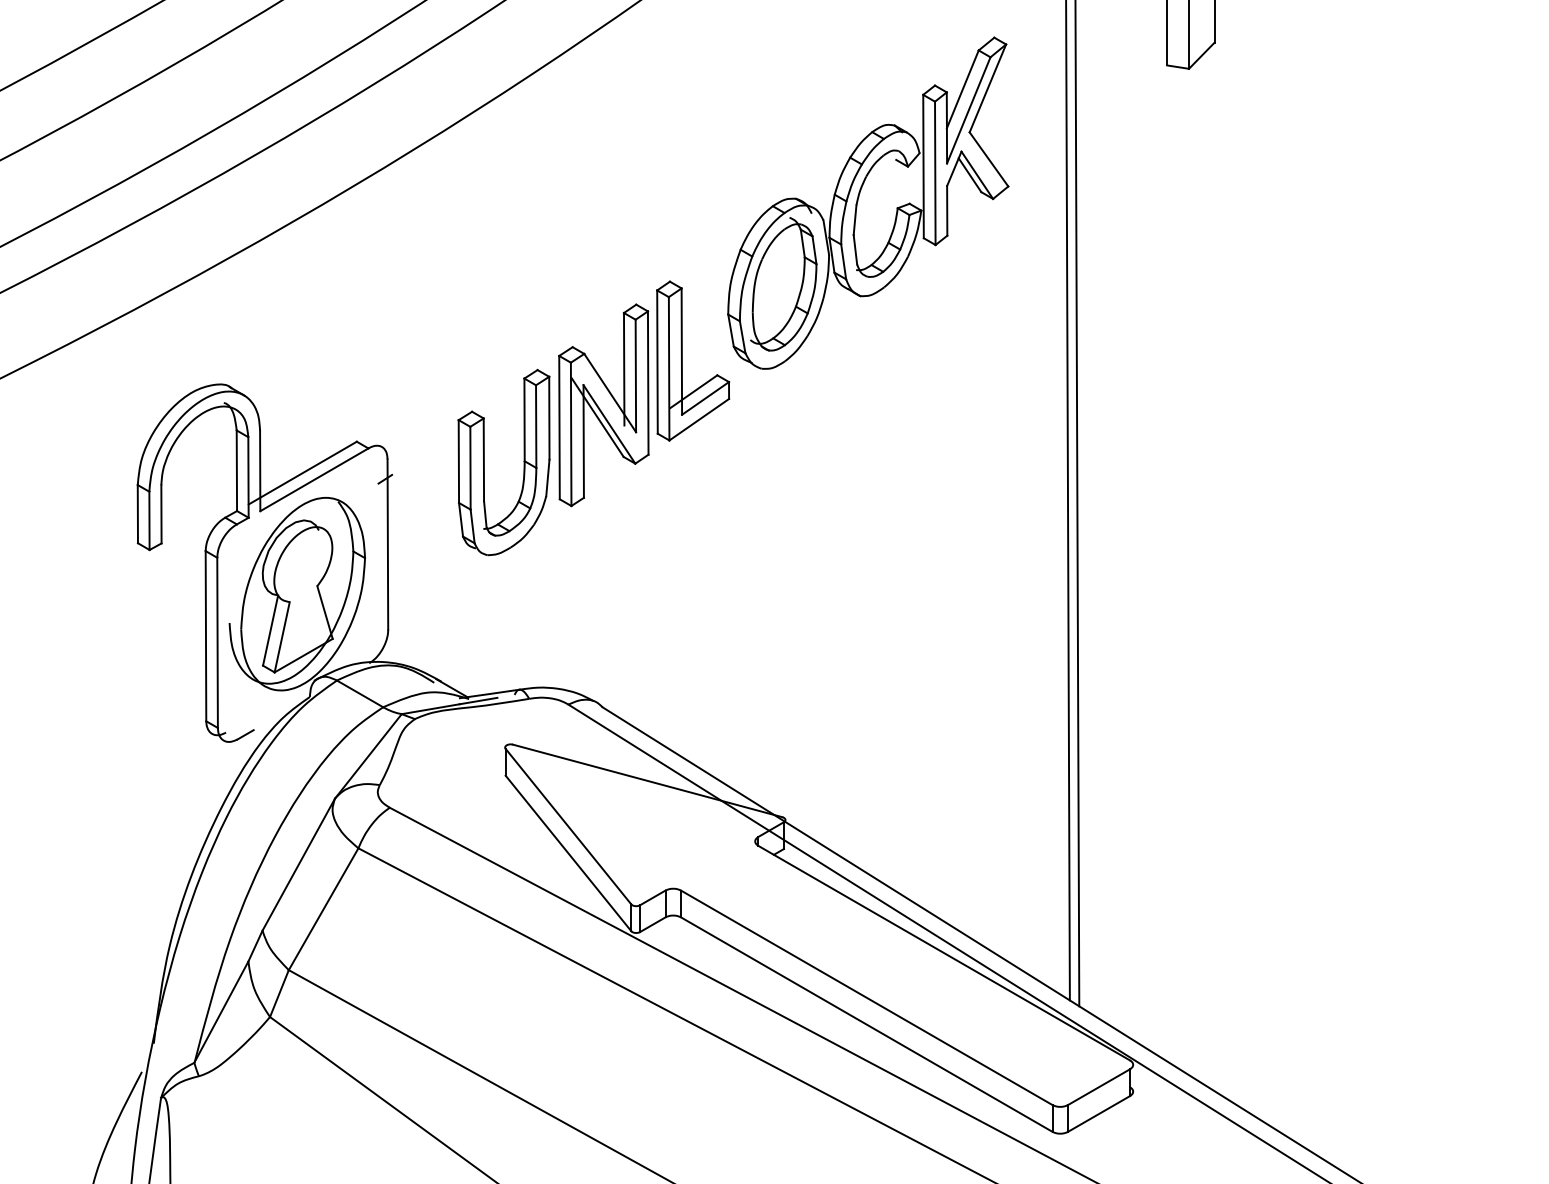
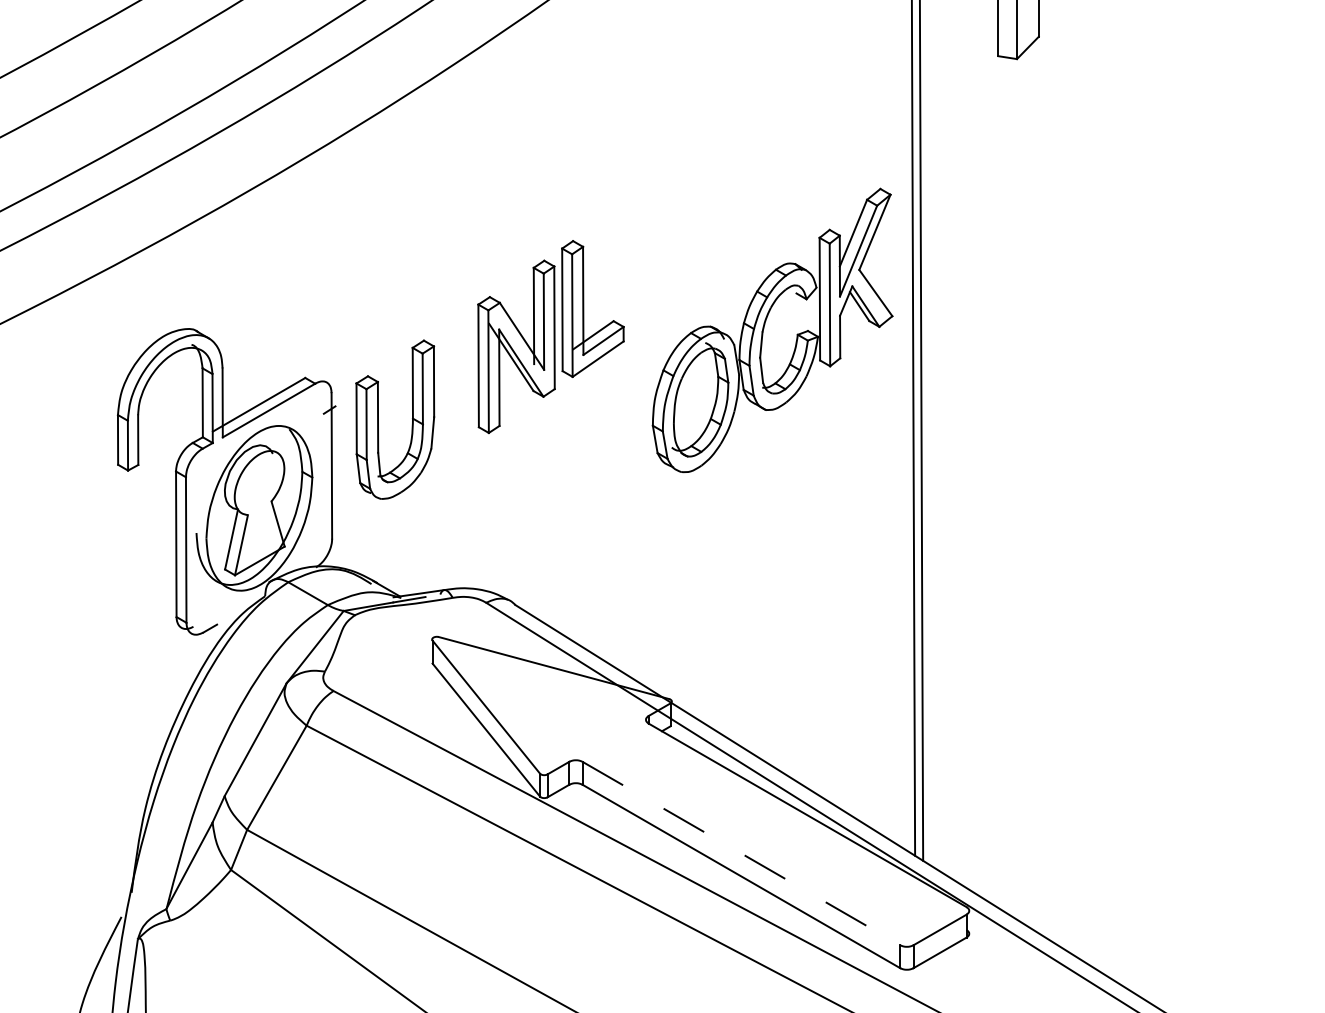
part: (858, 201) -> (764, 329), moved
part: (484, 462) -> (378, 419), moved
line: (867, 998) -> (742, 854), solid -> dashed

